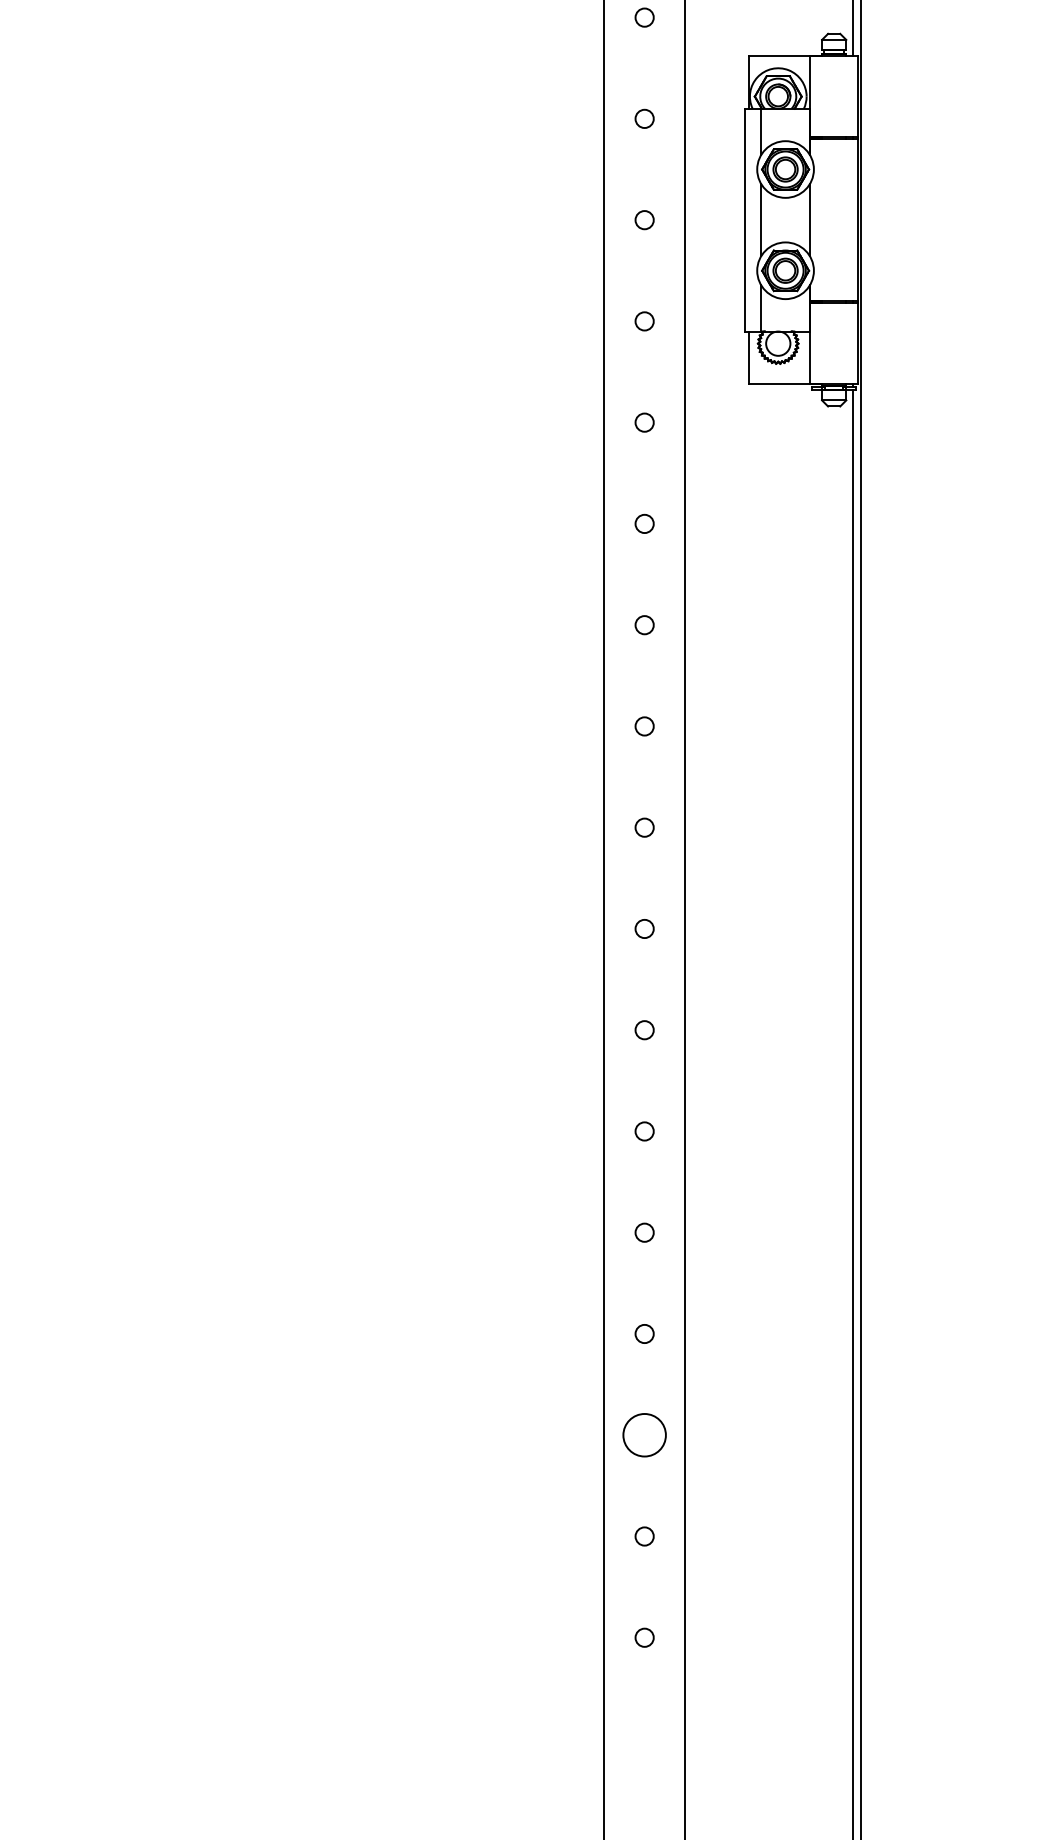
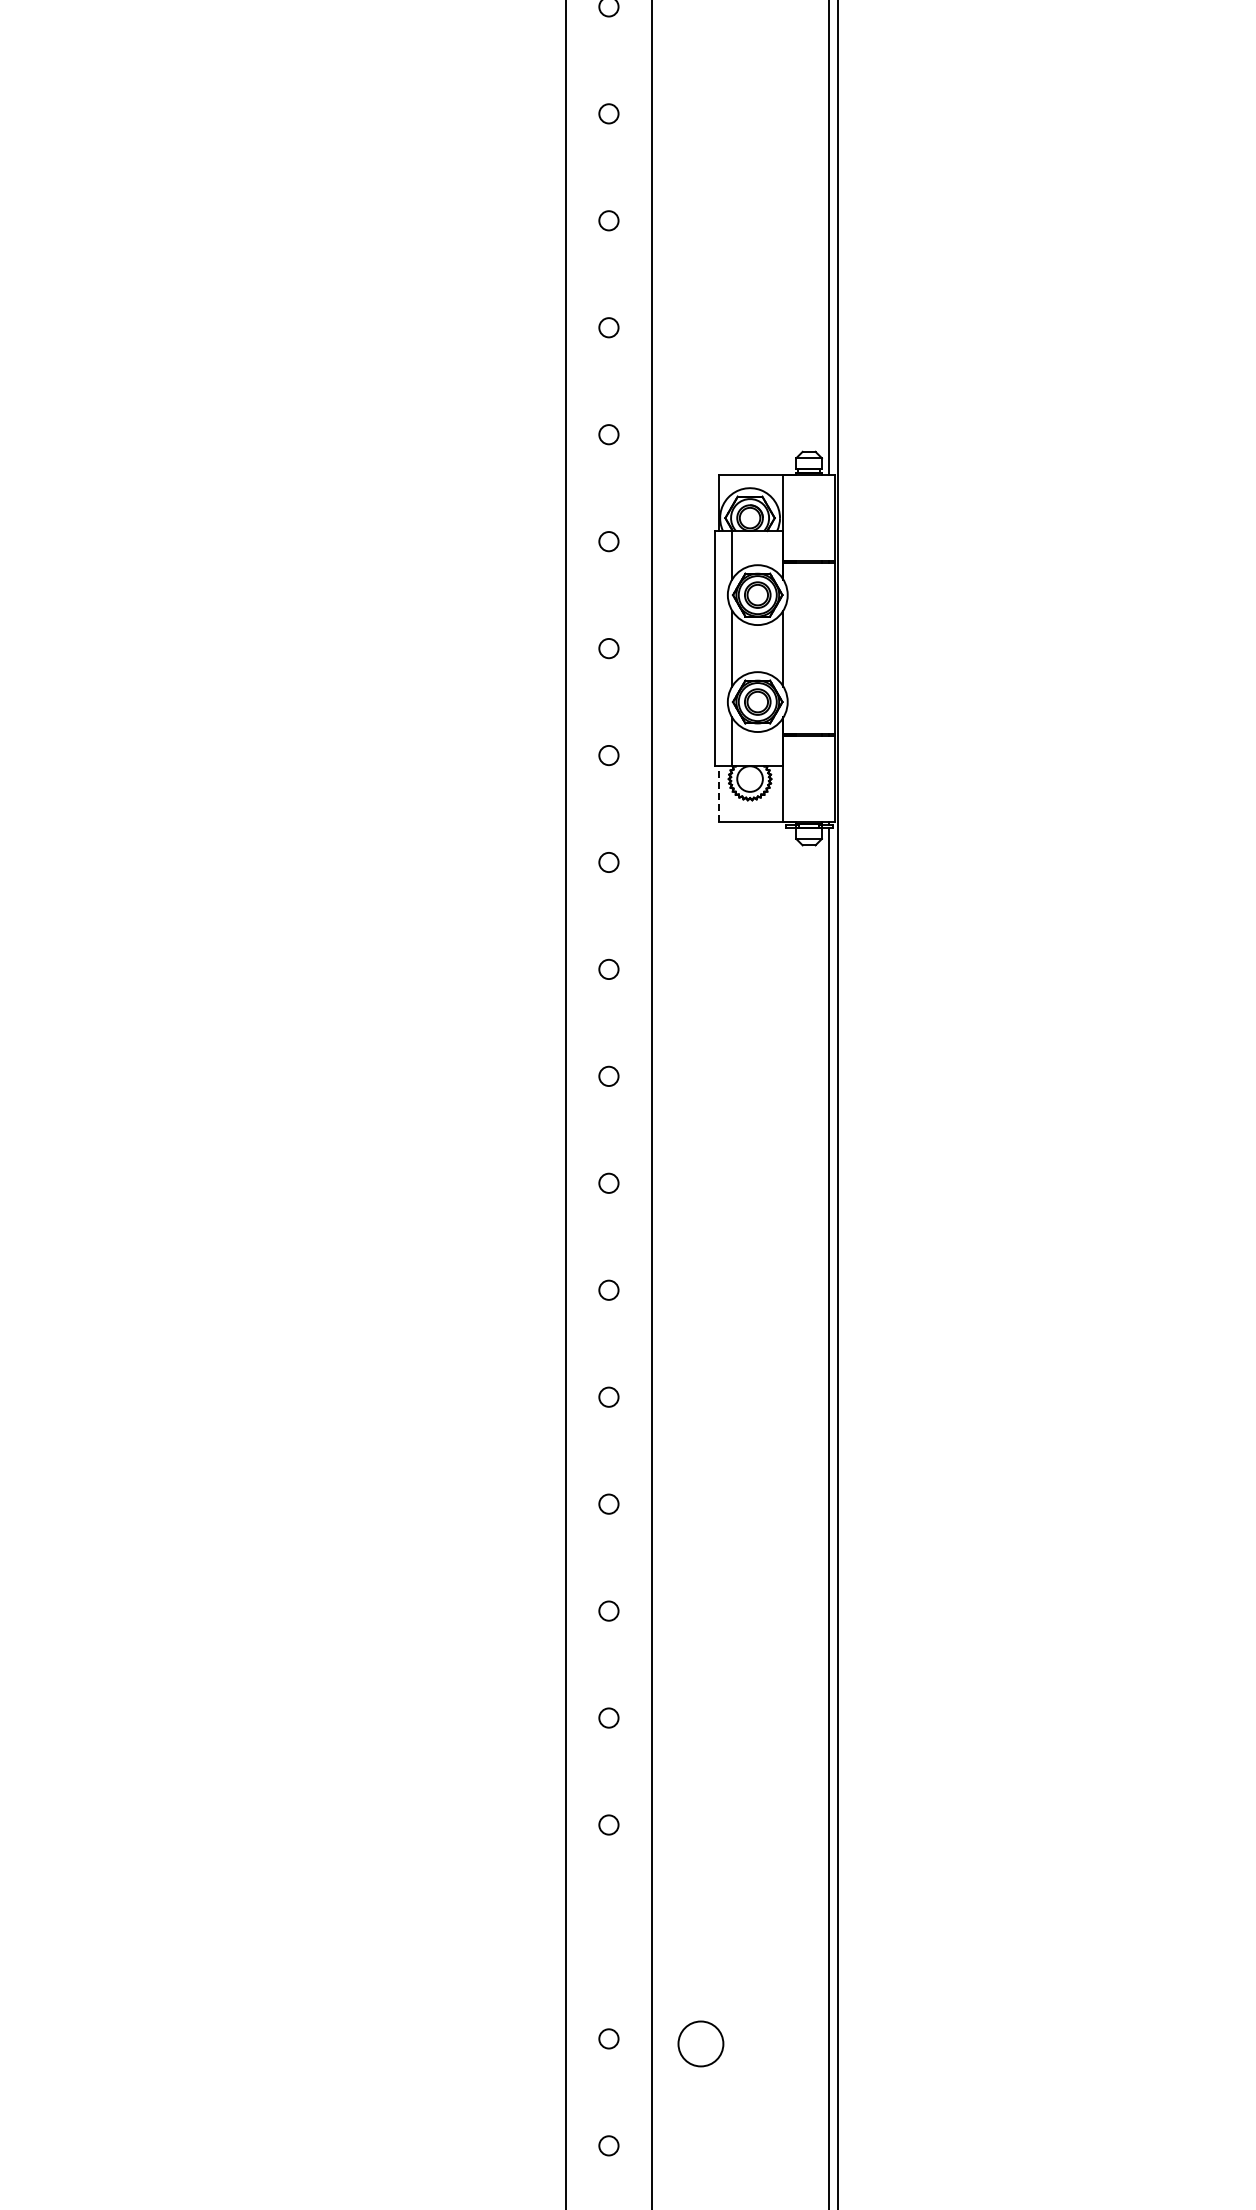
line: (749, 358) -> (719, 794), solid -> dashed
circle: (644, 1434) -> (700, 2043), moved

